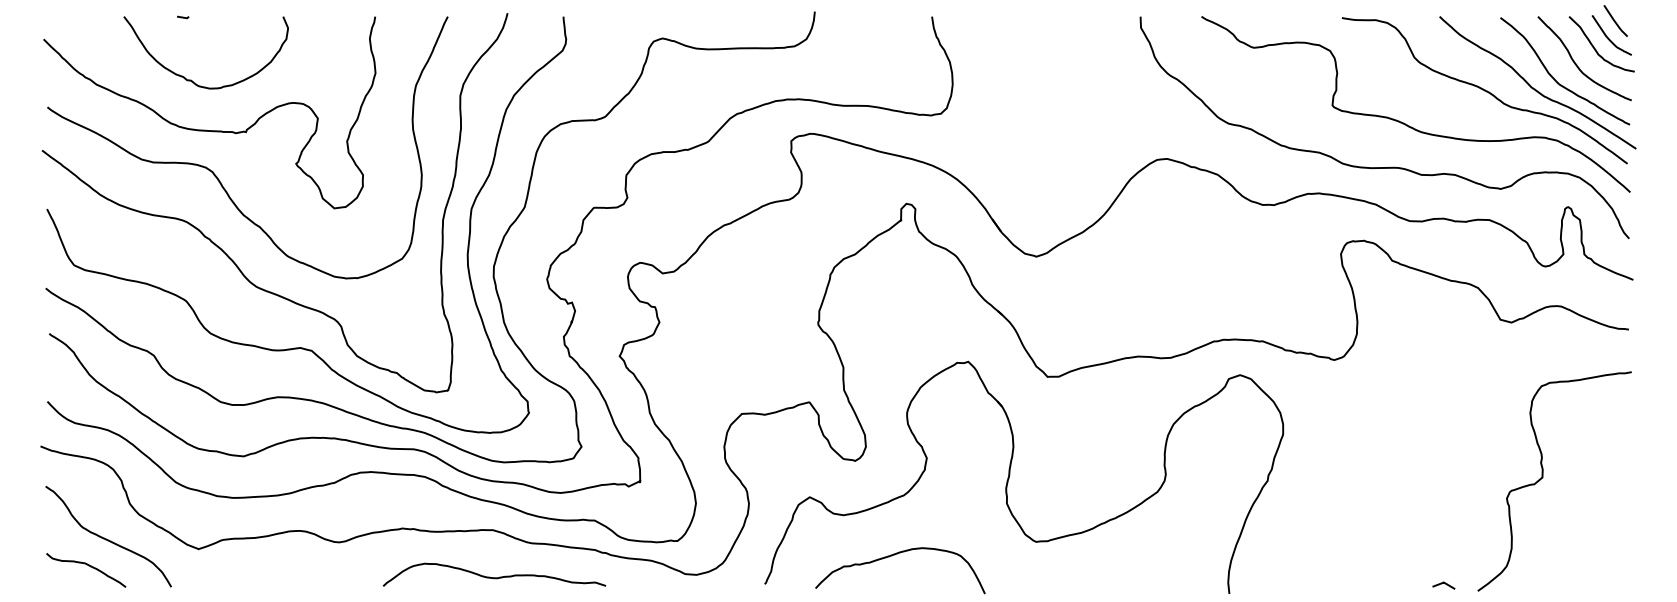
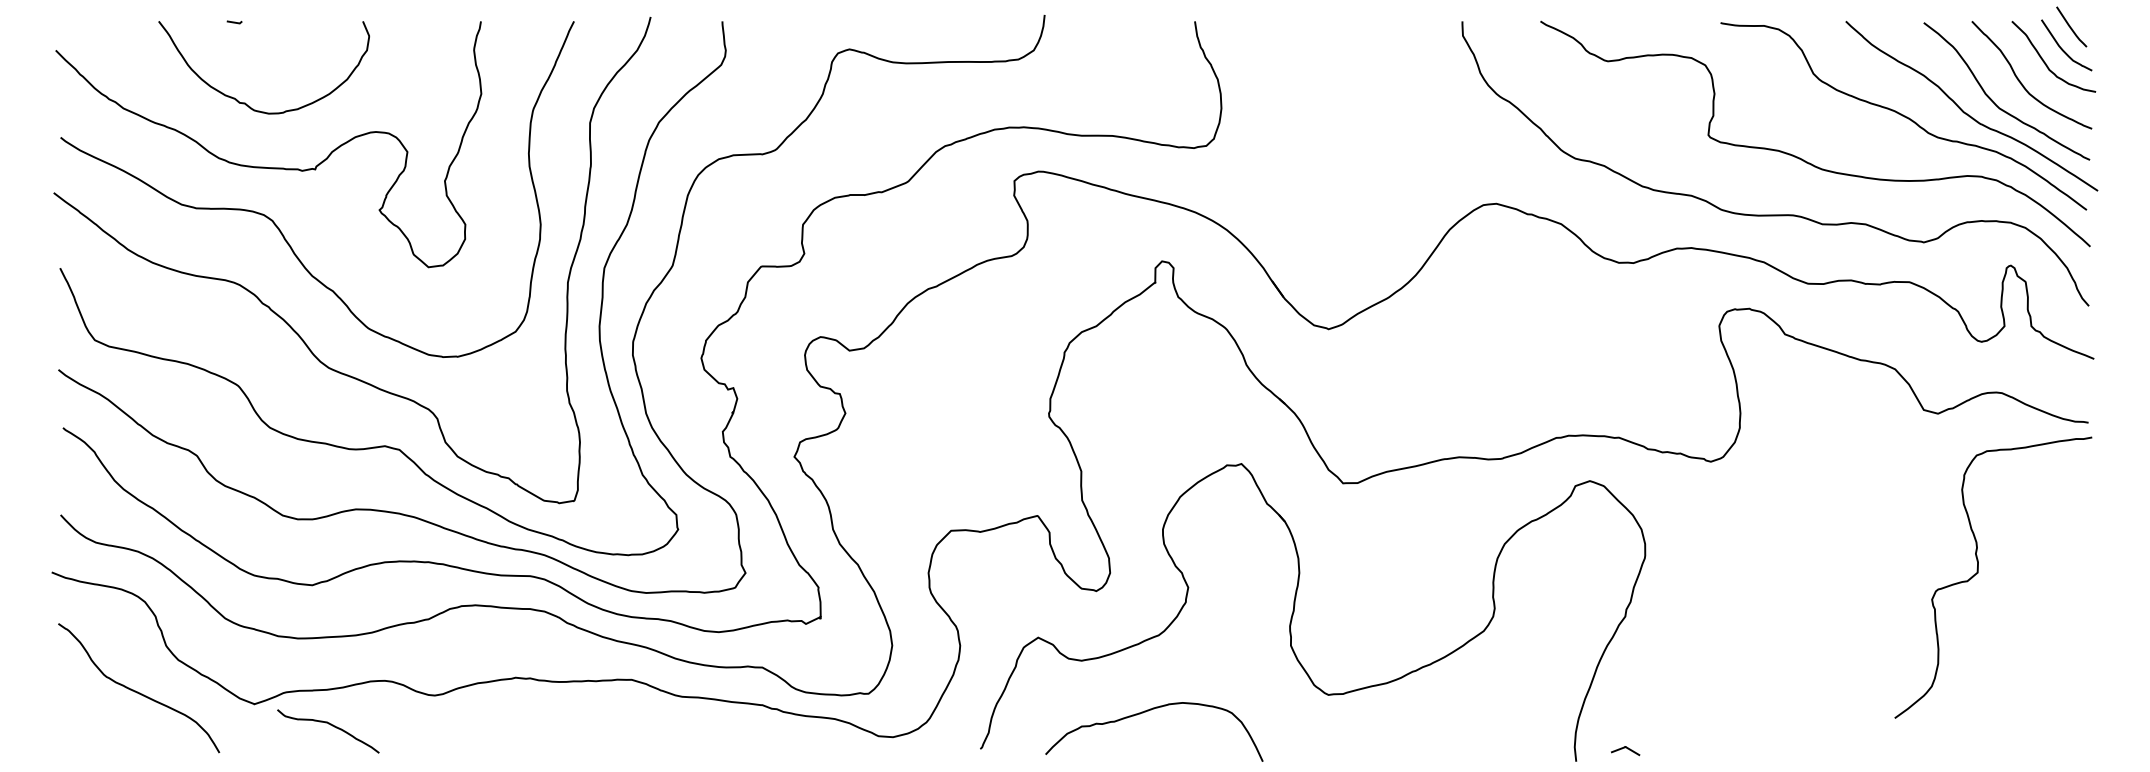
curve: (1543, 477) -> (1979, 572), moved
curve: (88, 566) -> (331, 726), moved
curve: (494, 577) -> (633, 740), removed
curve: (1443, 583) -> (1625, 748), moved

